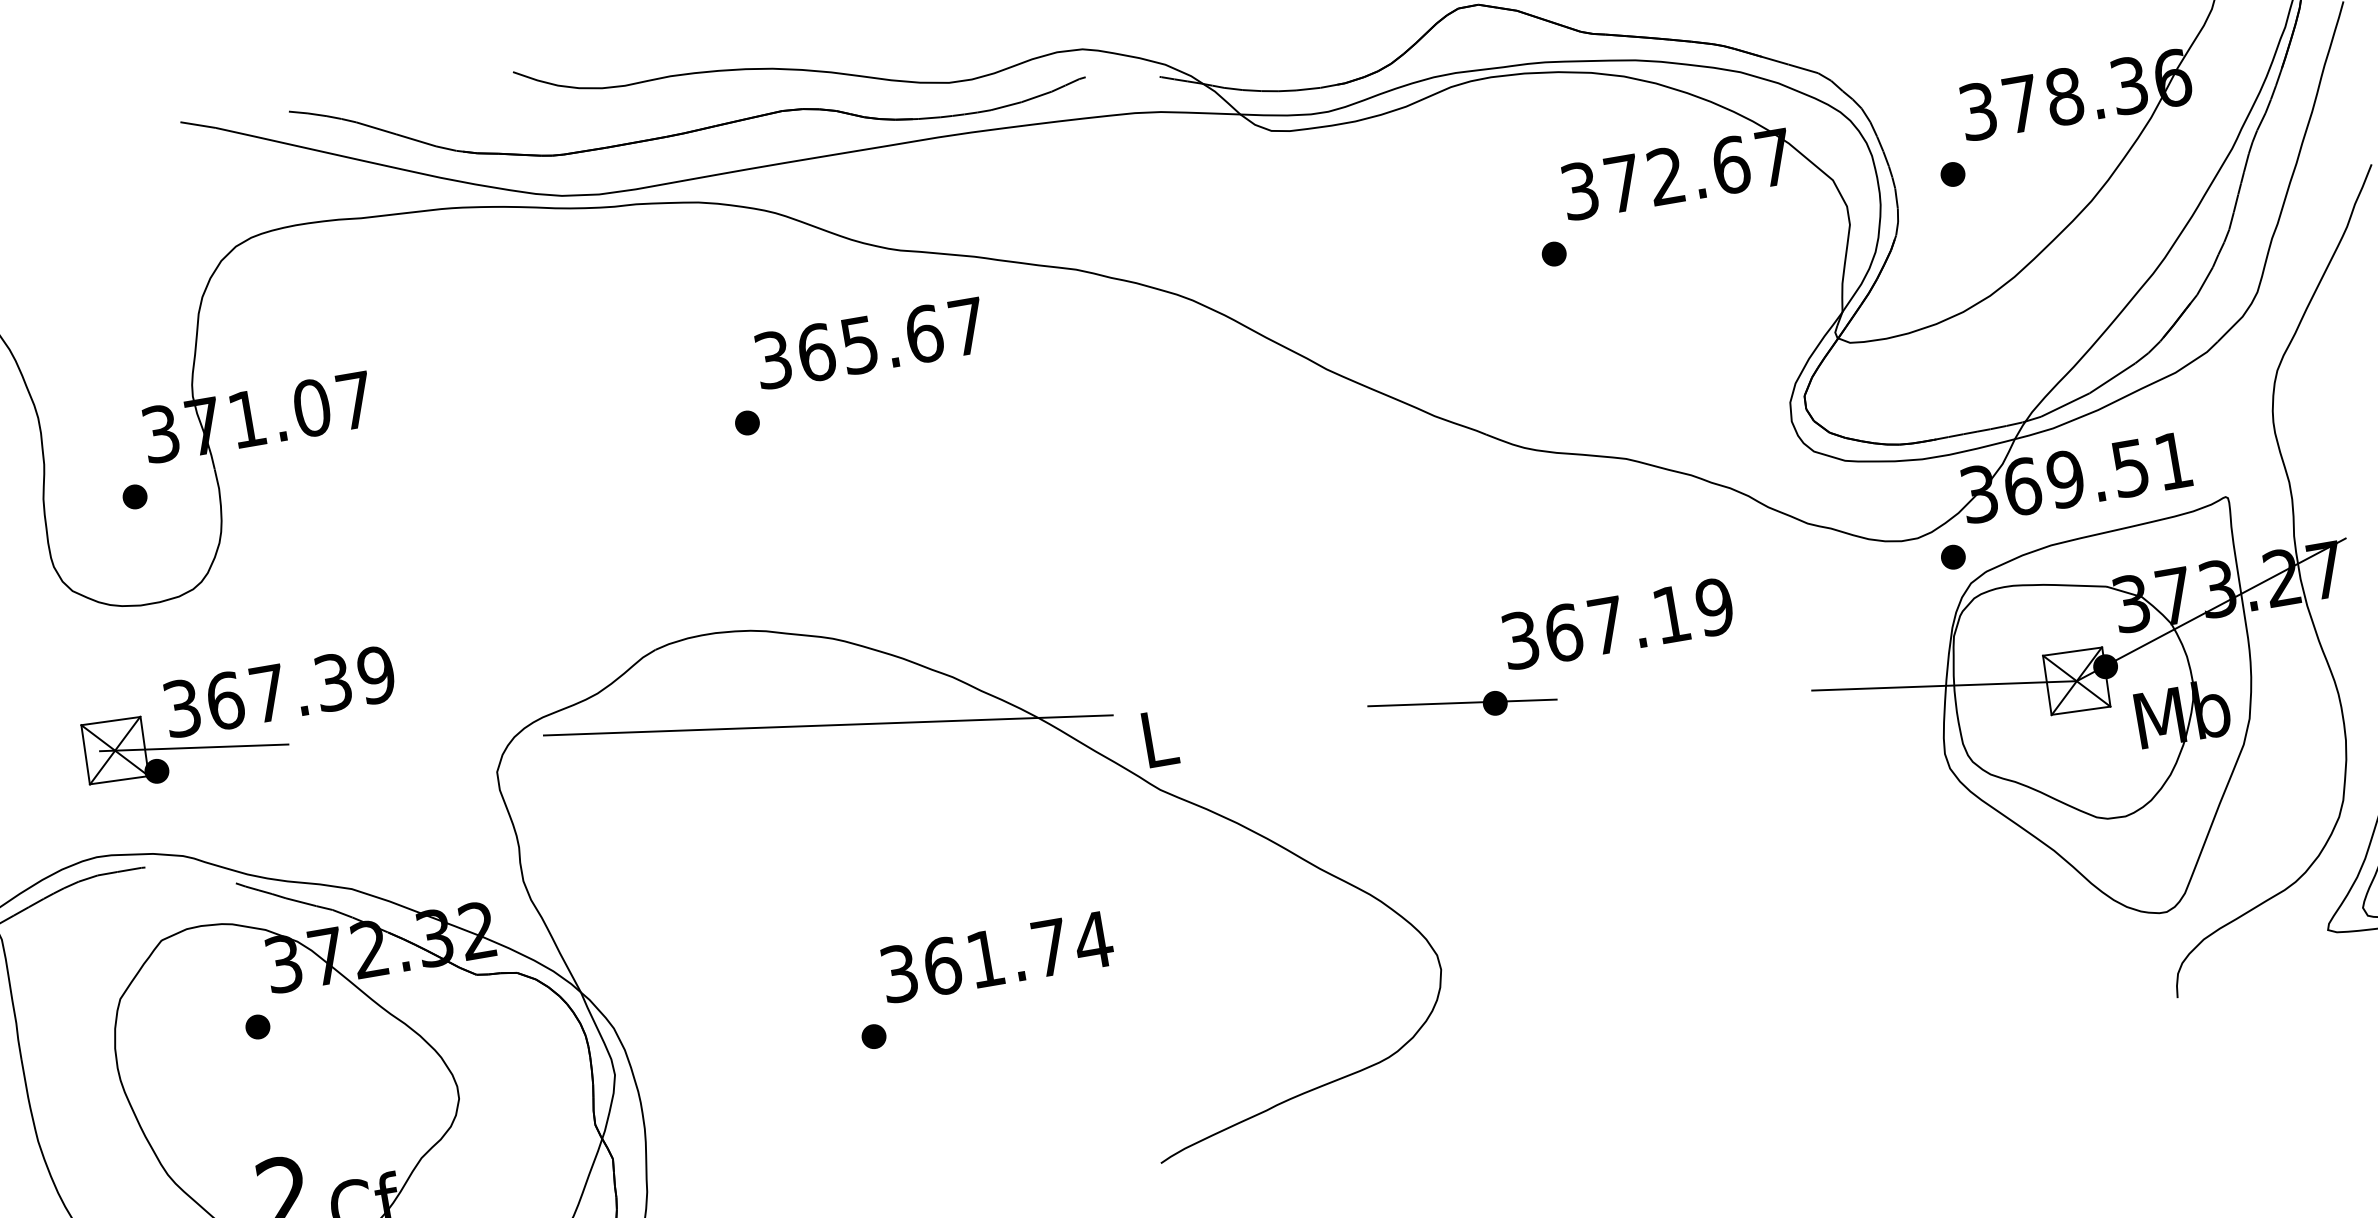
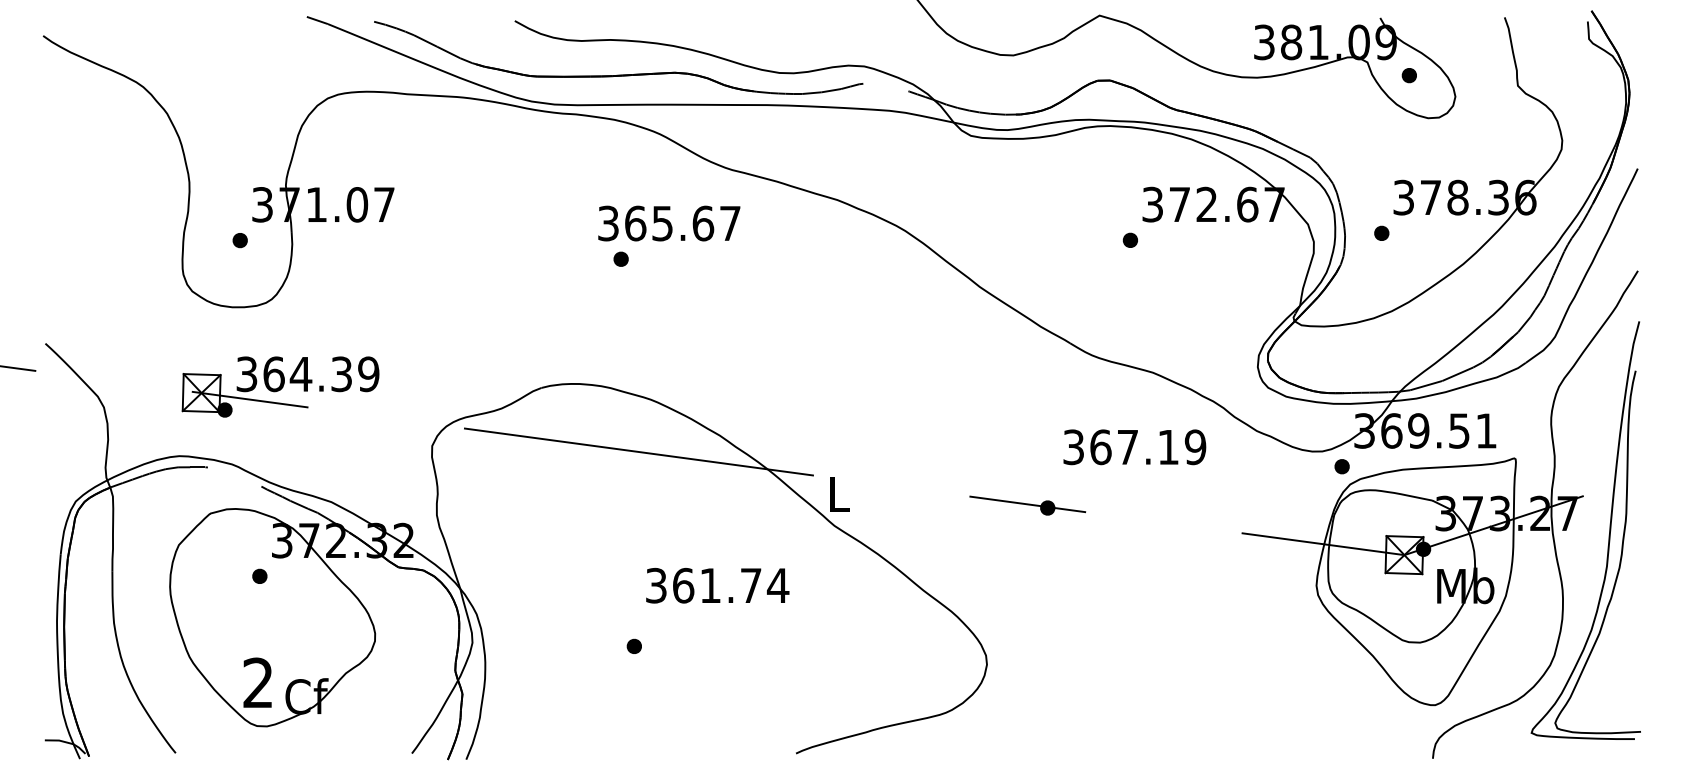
text: (870, 343) -> (669, 223), moved
text: (1617, 624) -> (1134, 447), moved
text: (267, 694) -> (300, 374), 367.39 -> 364.39
text: (996, 956) -> (717, 585), moved

